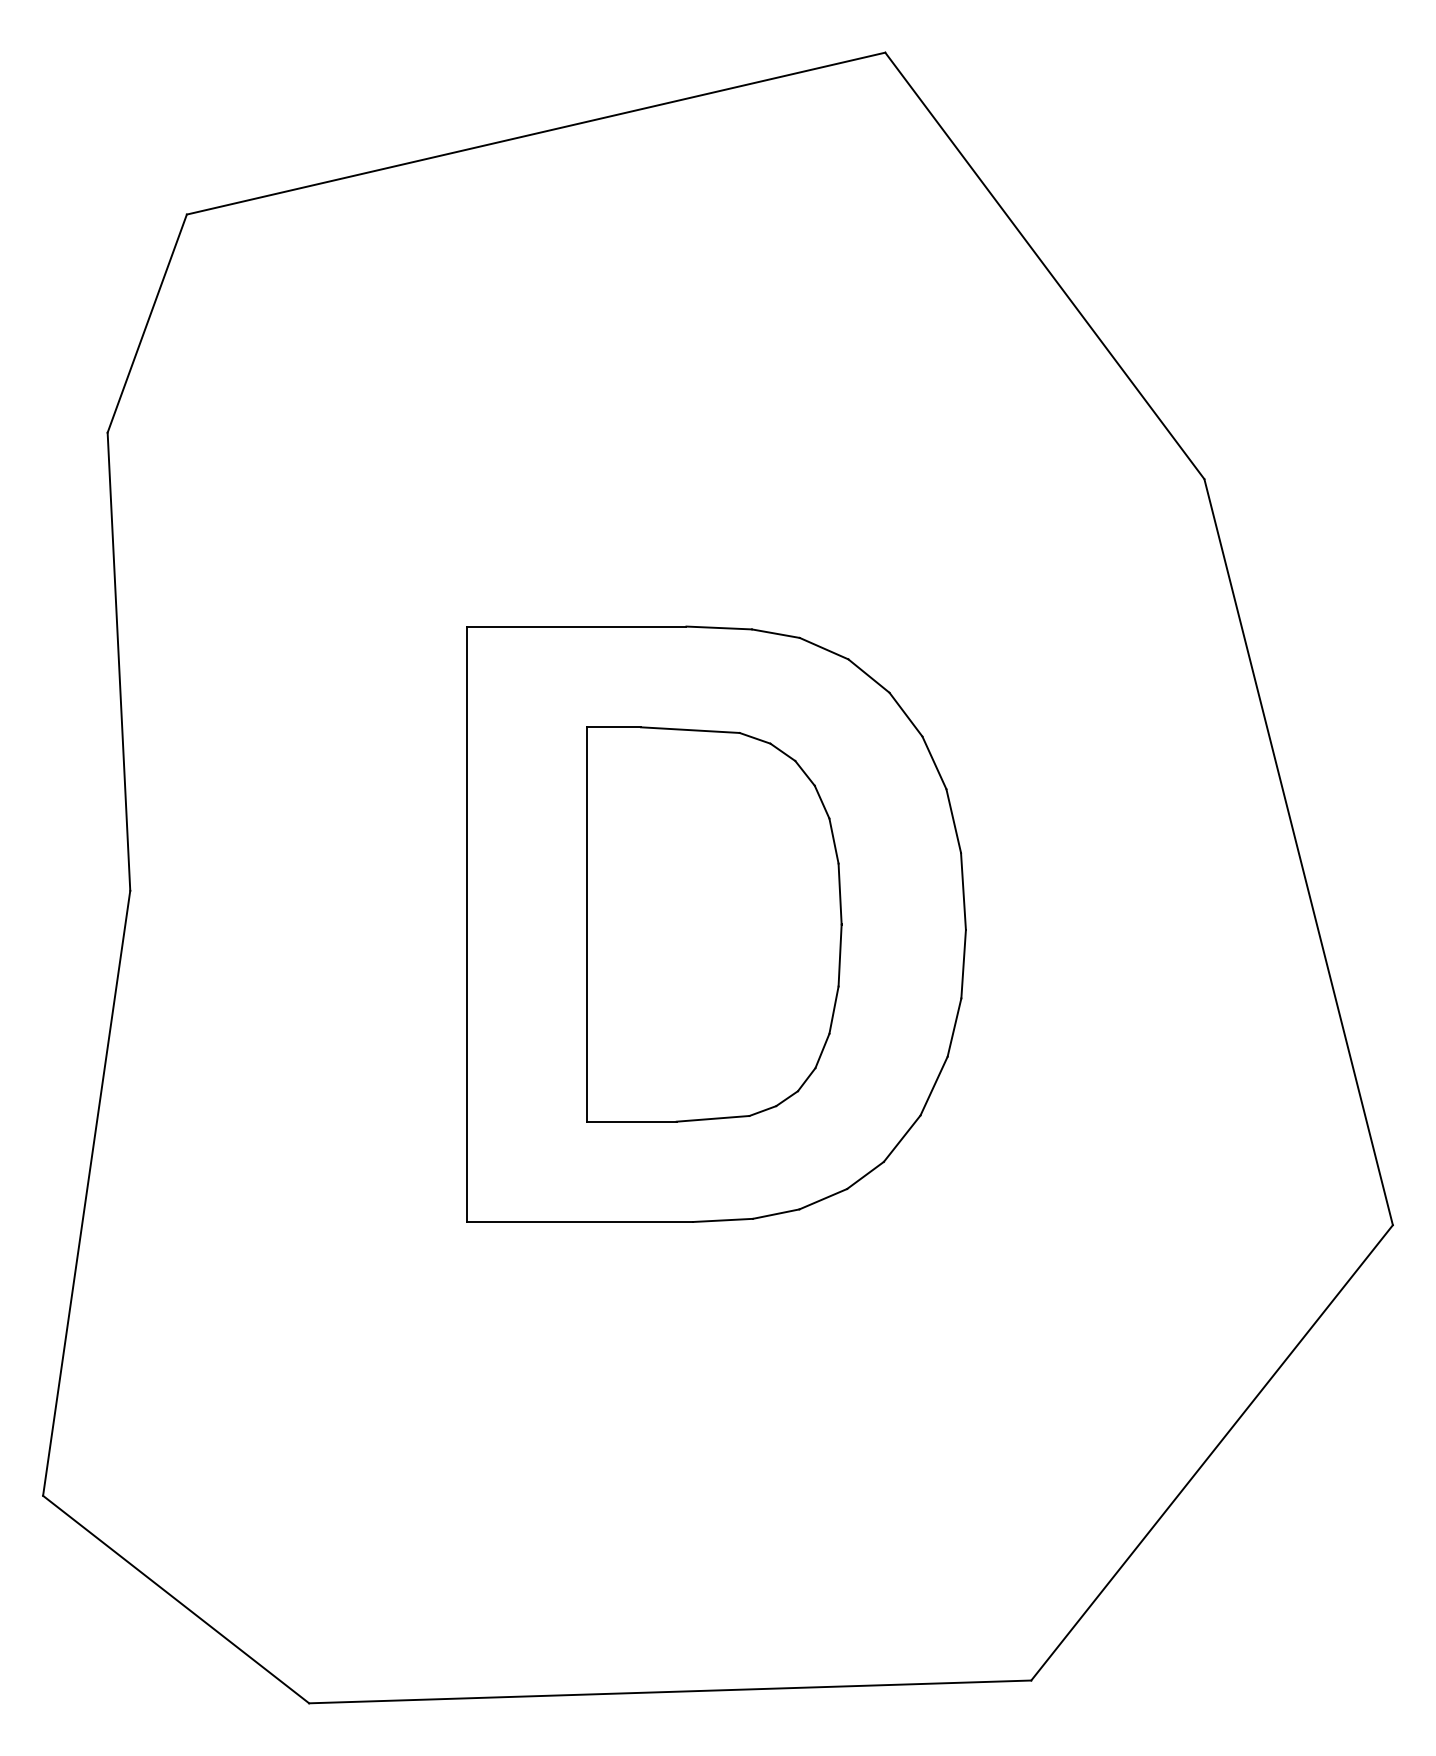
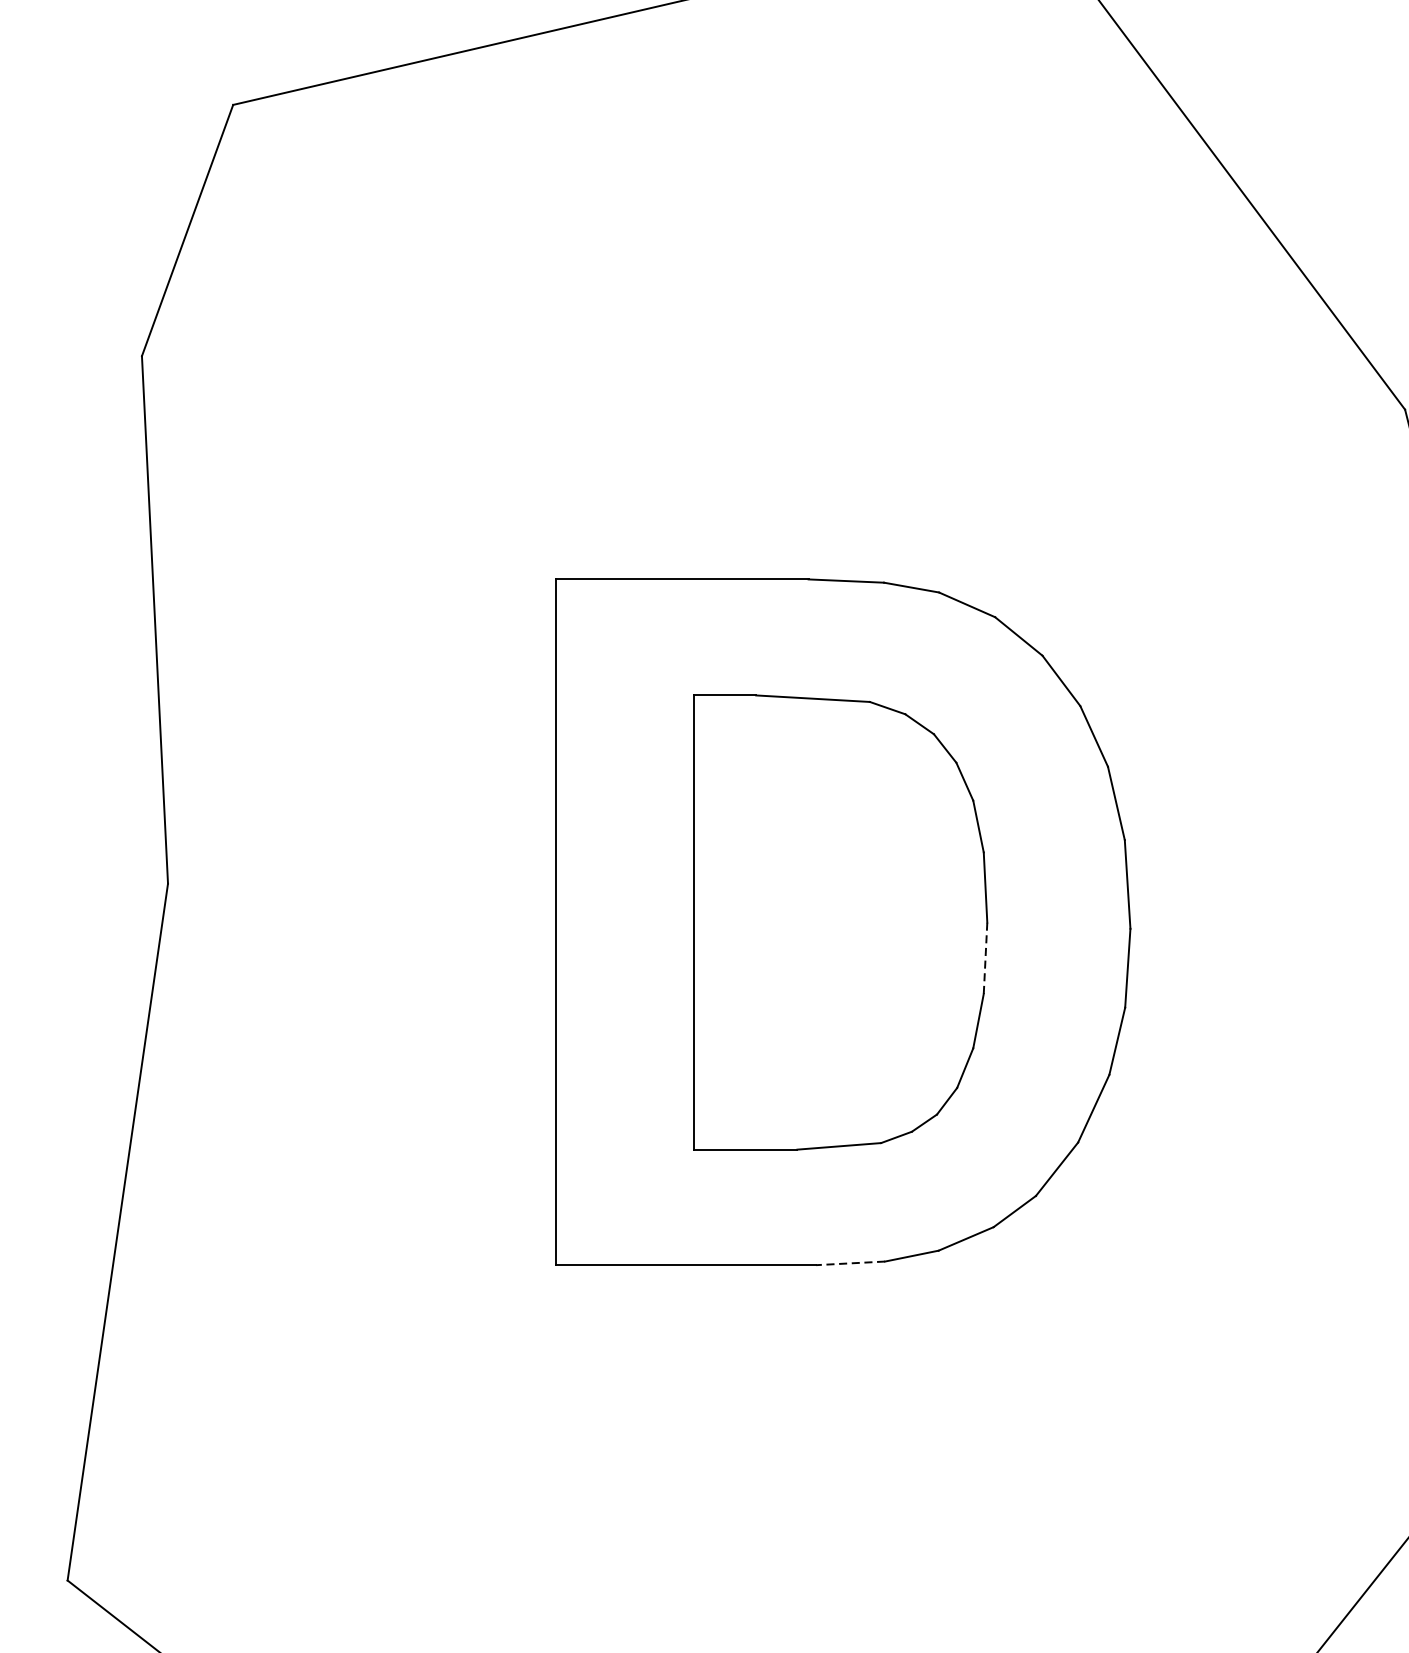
line: (840, 955) -> (985, 958), solid -> dashed
line: (722, 1220) -> (850, 1263), solid -> dashed

